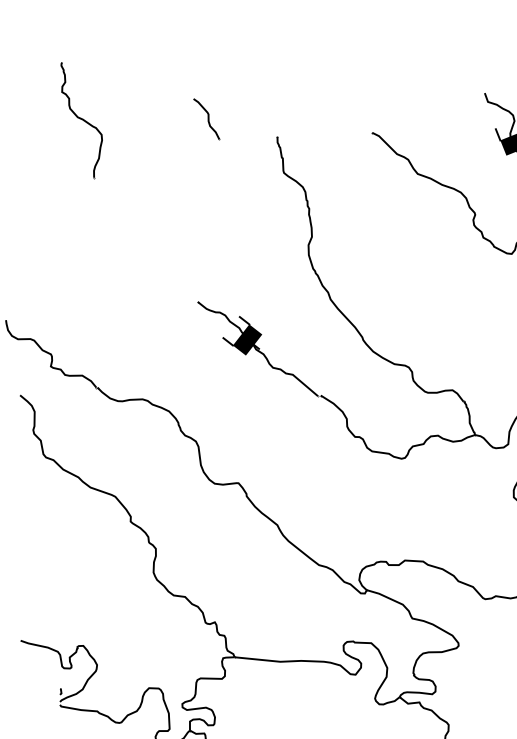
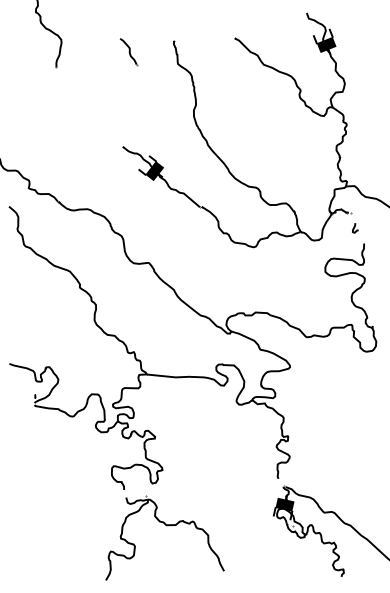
part: (206, 120) -> (128, 52), moved

